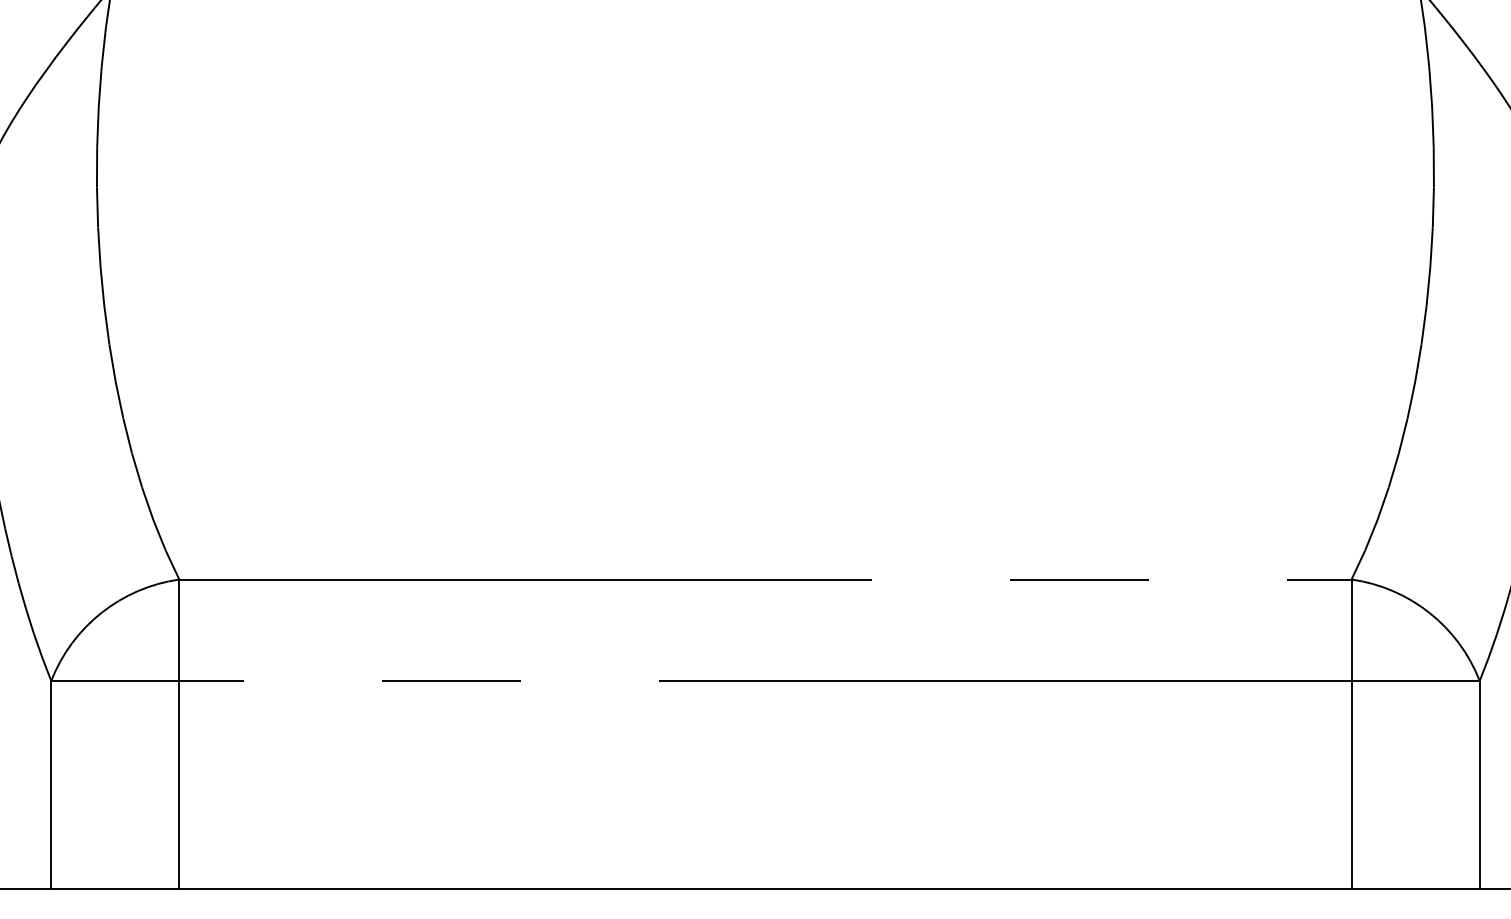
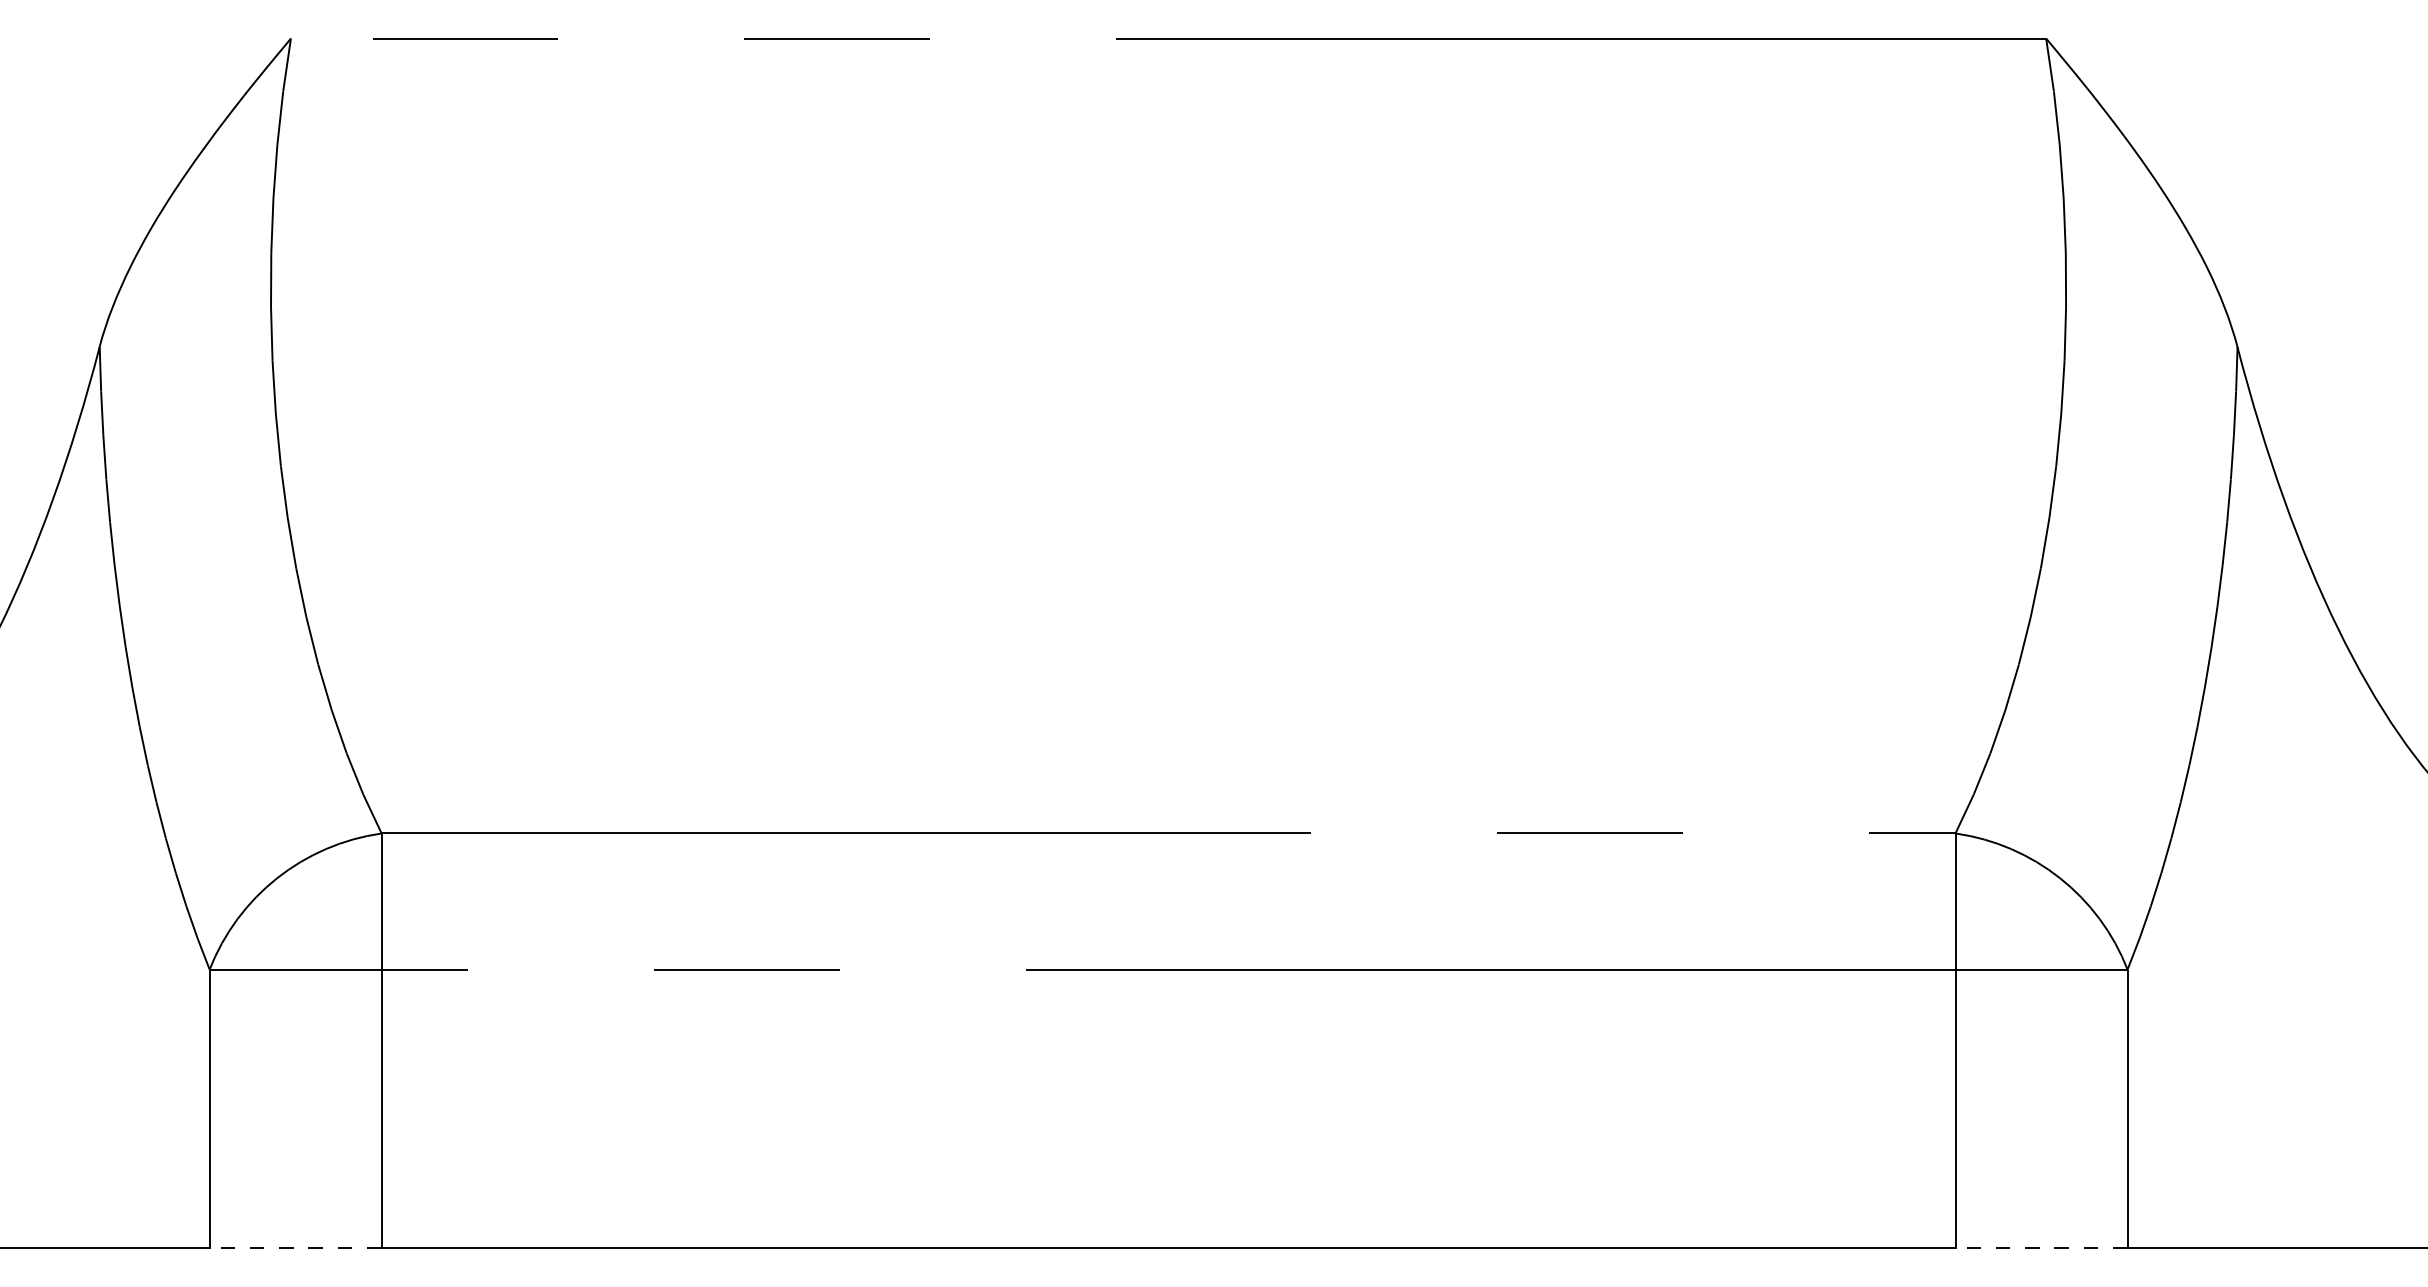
line: (115, 888) -> (295, 1248), solid -> dashed
line: (1415, 888) -> (2041, 1248), solid -> dashed

